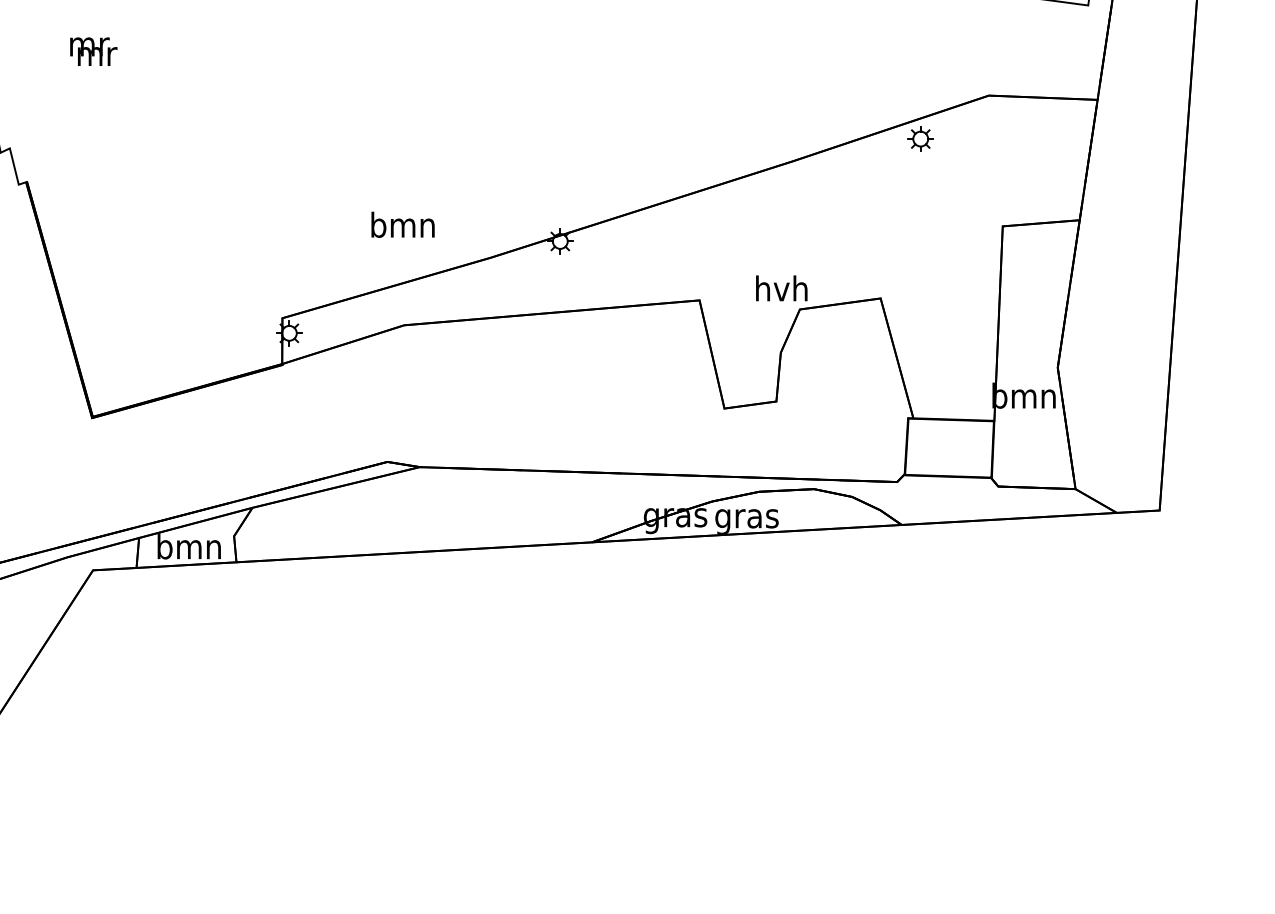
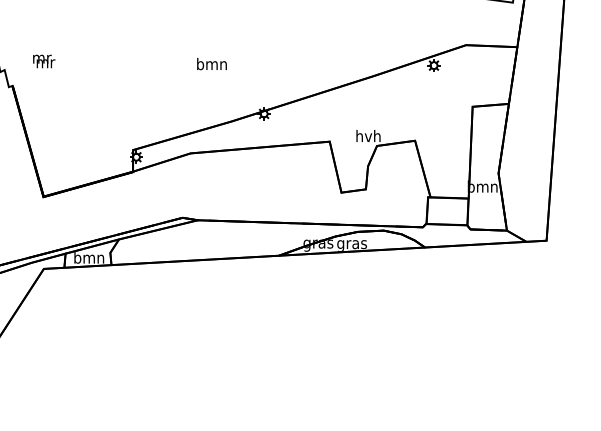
text: (94, 51) -> (44, 61), moved
text: (401, 225) -> (211, 64), moved

